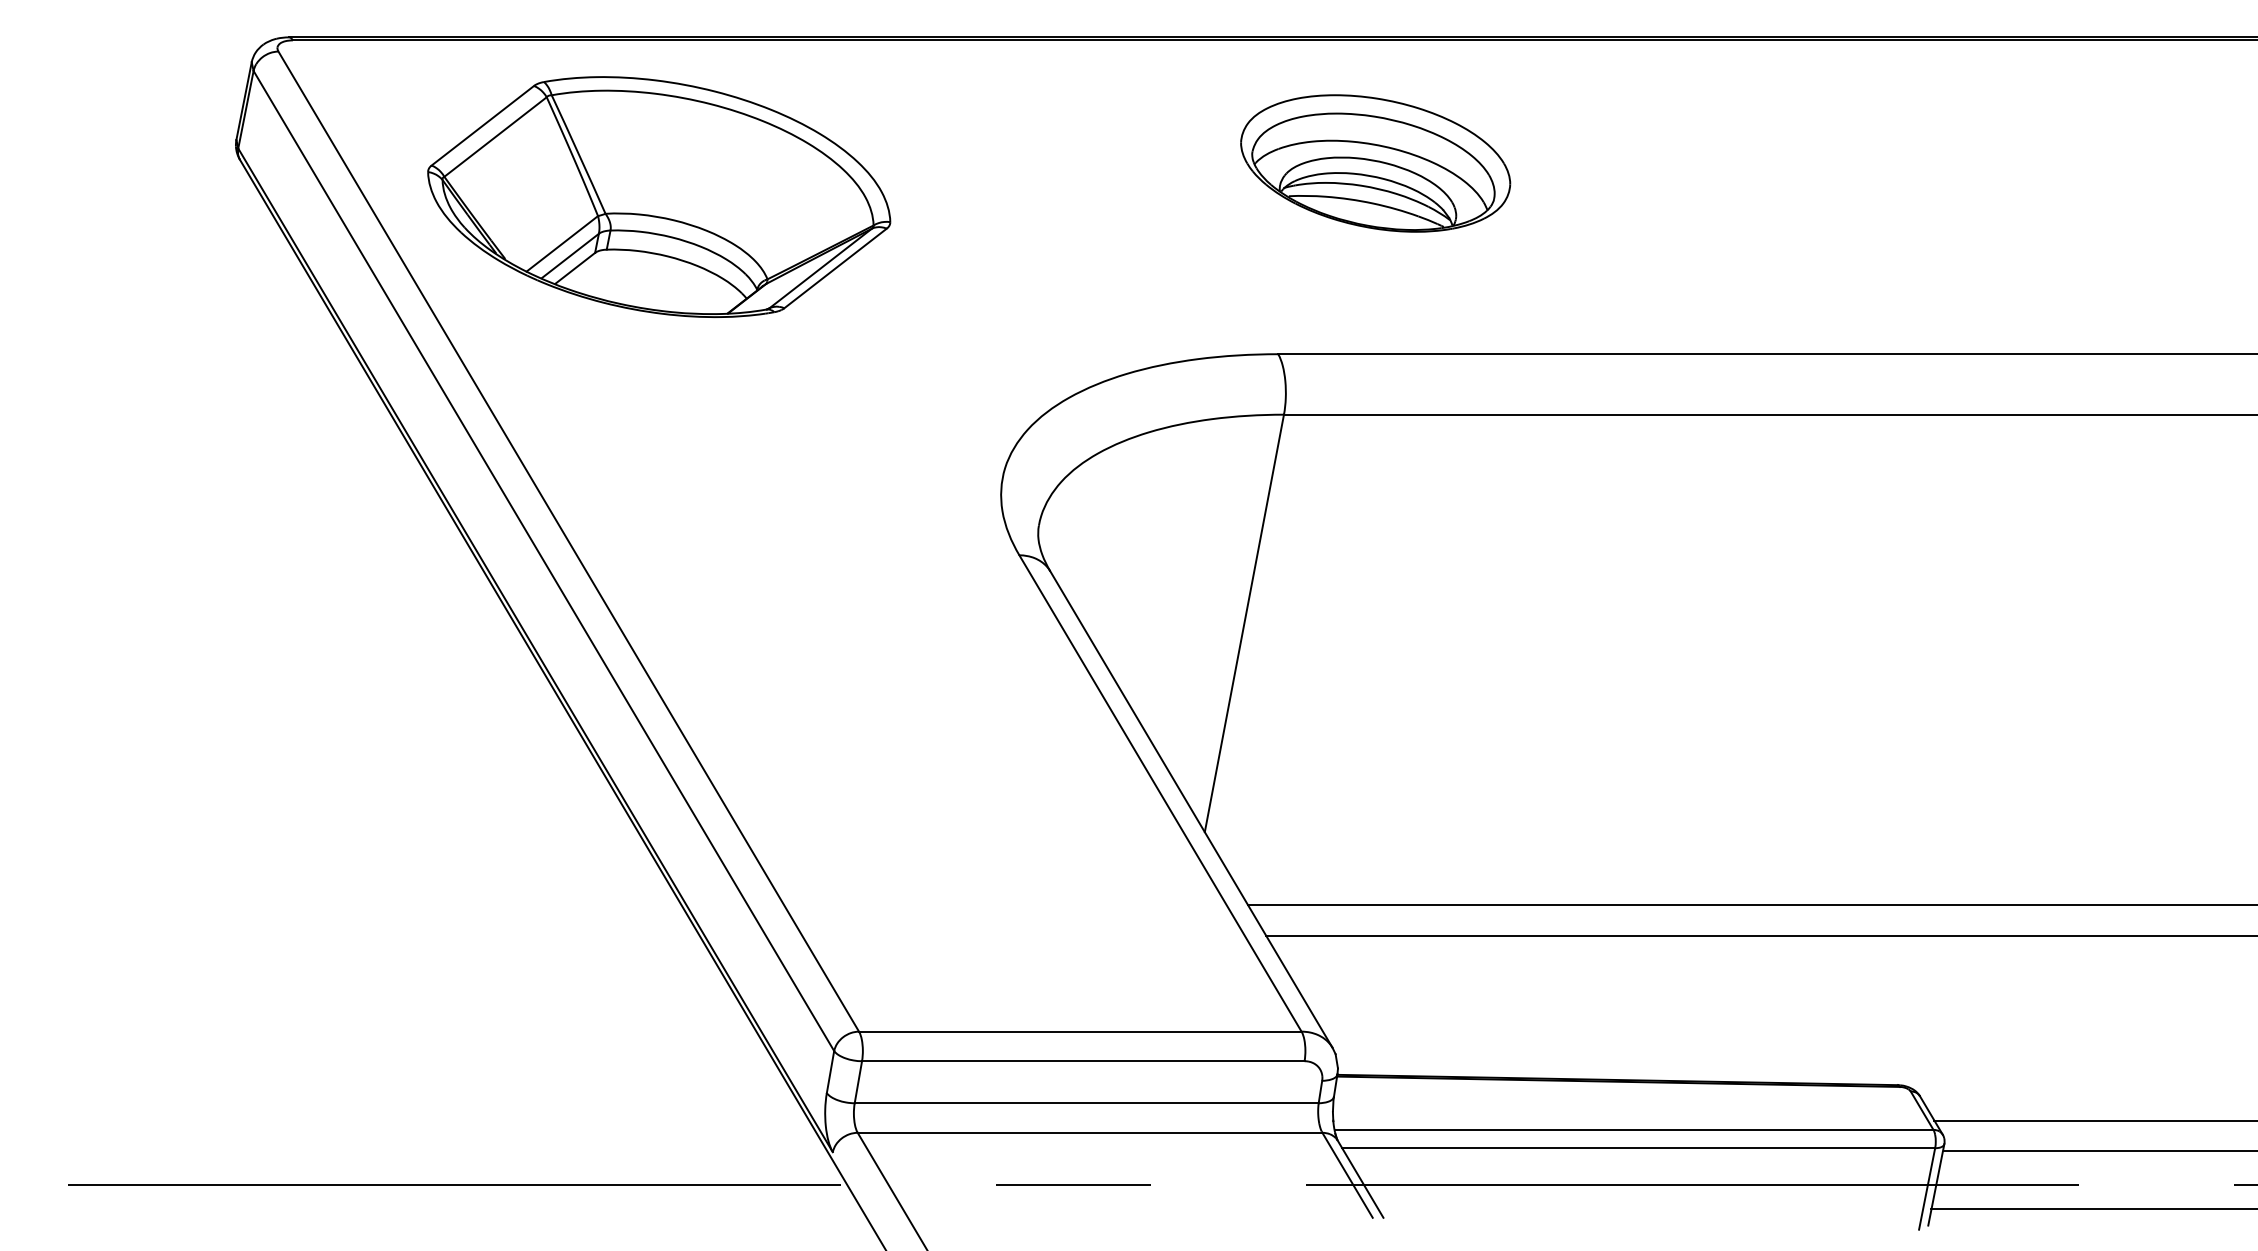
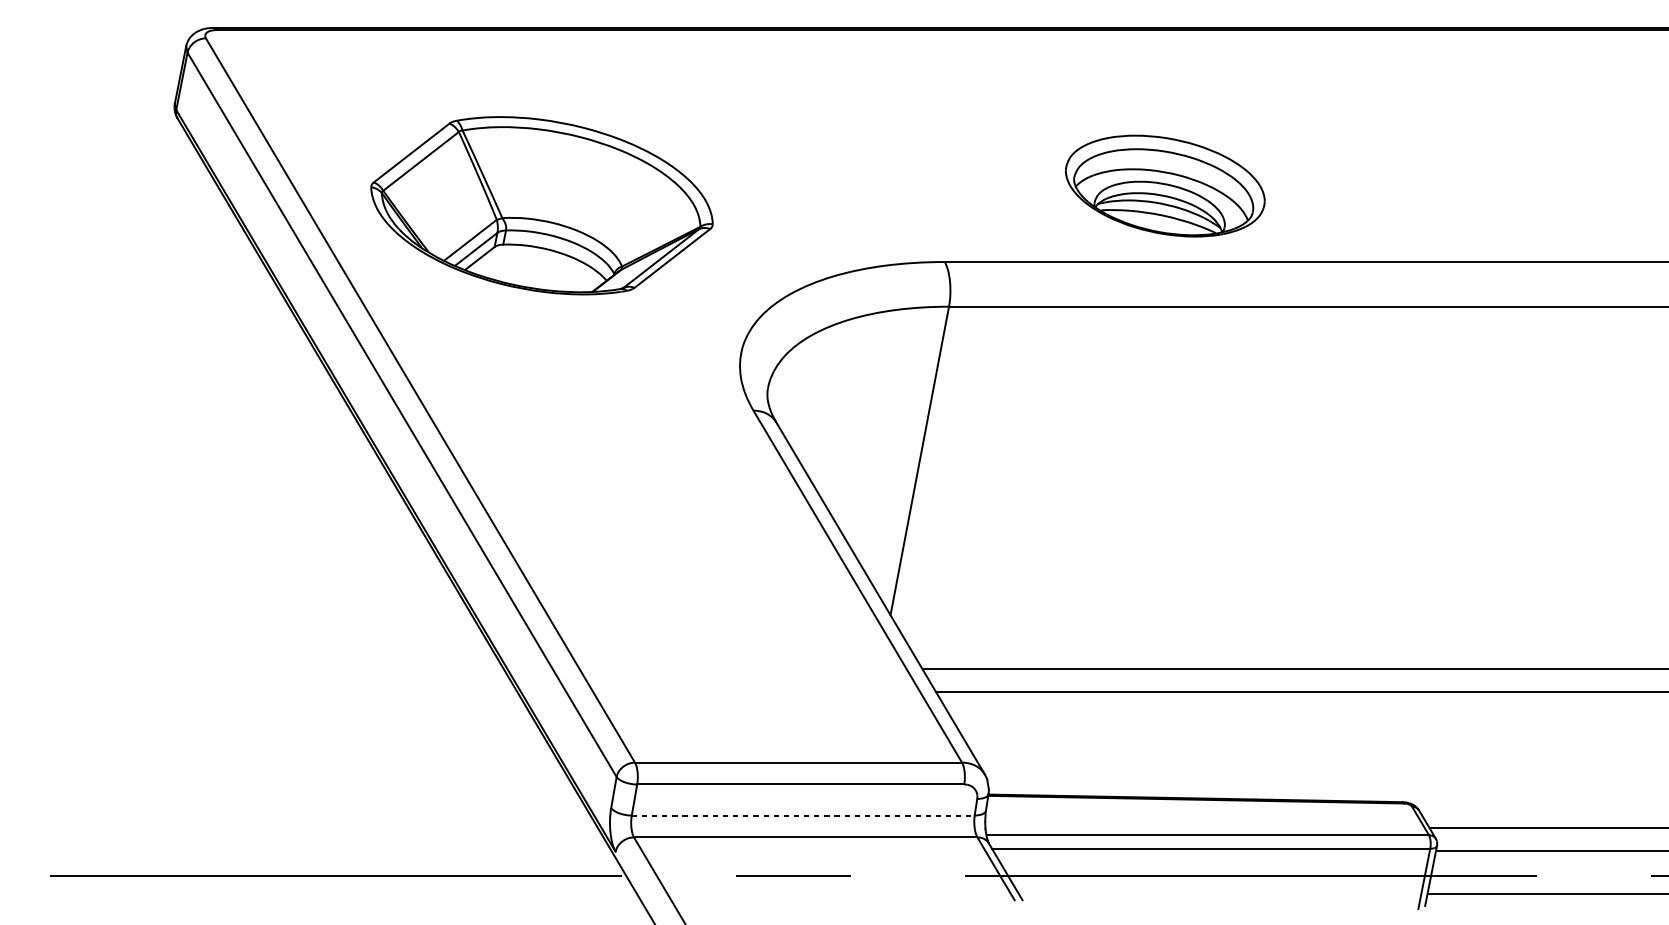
part: (1375, 163) -> (1165, 186), moved
part: (659, 196) -> (542, 205), moved
line: (1086, 1103) -> (803, 815), solid -> dashed

